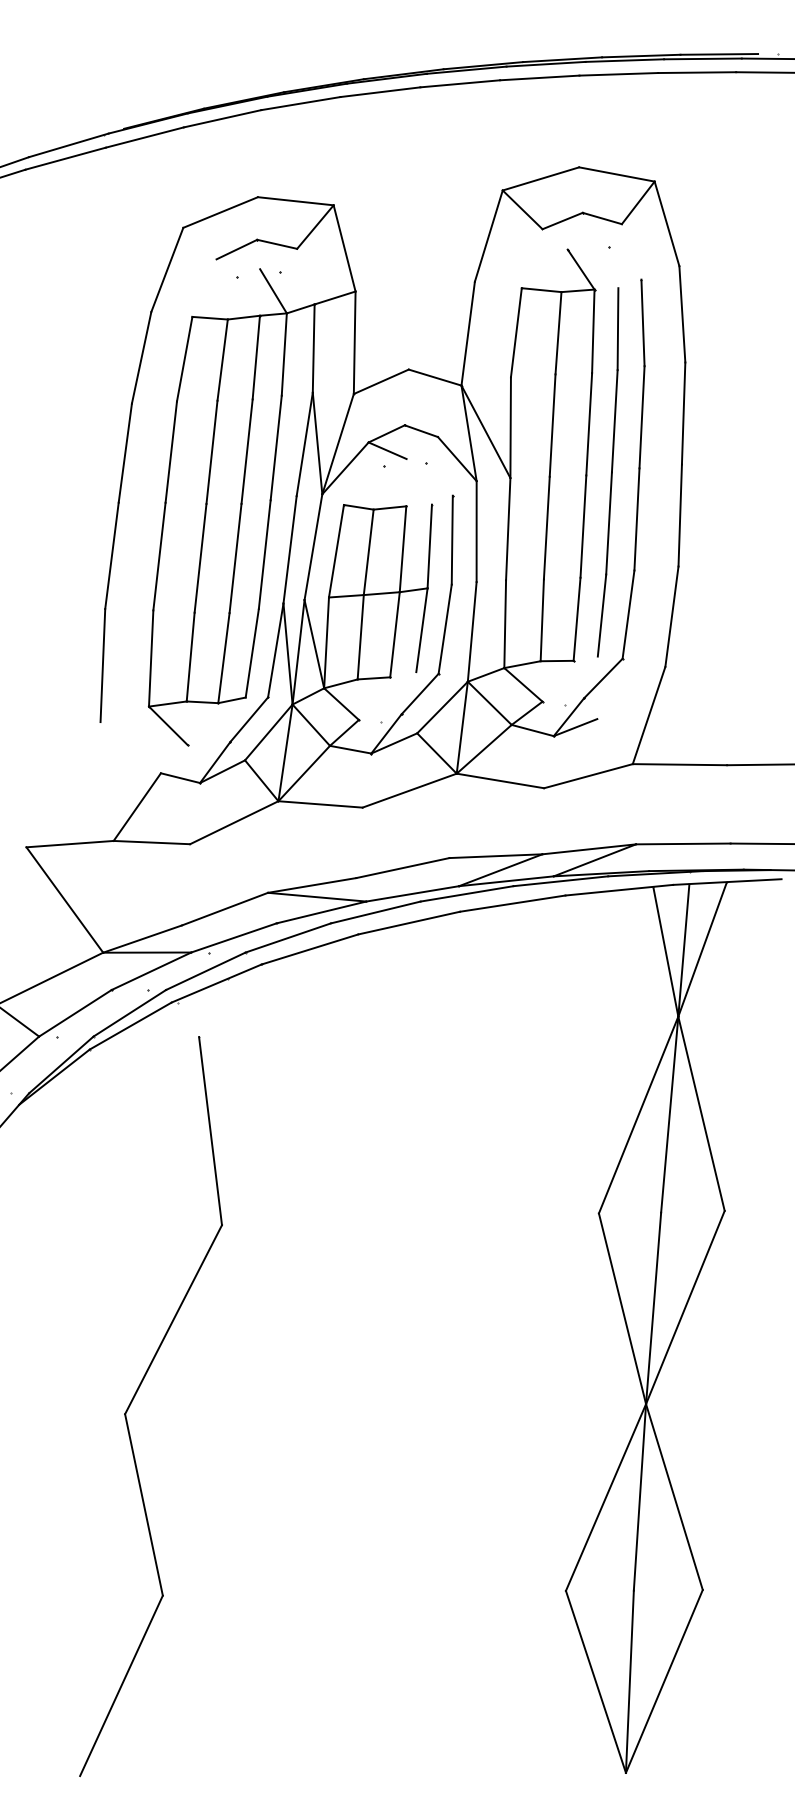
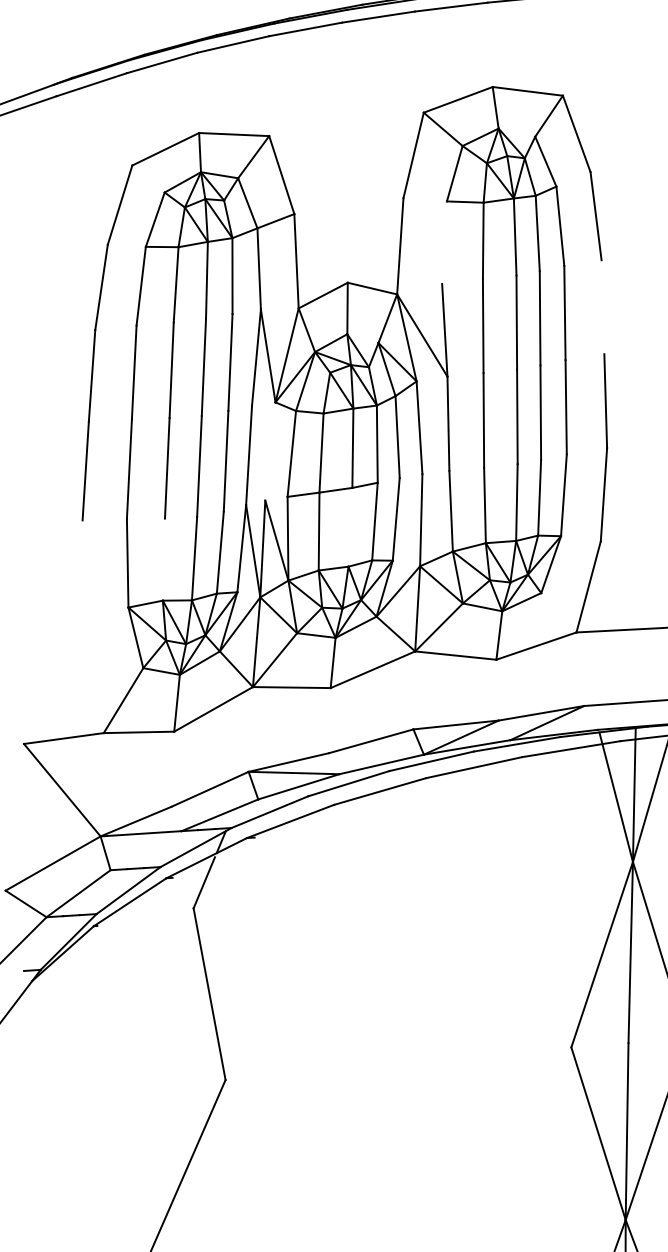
line: (601, 218) -> (516, 132), removed
line: (515, 332) -> (443, 242), removed
line: (683, 413) -> (602, 307), removed
line: (420, 431) -> (362, 338), removed
line: (313, 547) -> (270, 451), removed
line: (394, 634) -> (349, 527), removed
line: (190, 656) -> (163, 559), removed
line: (102, 665) -> (83, 572), removed
line: (151, 970) -> (146, 849), removed

